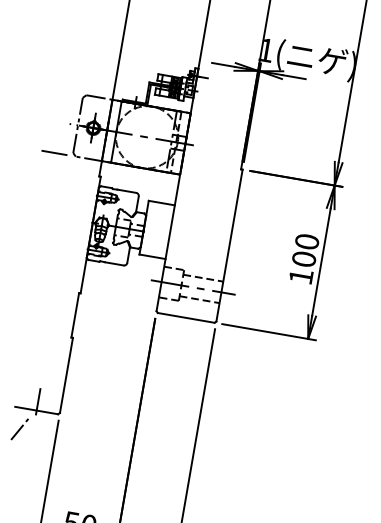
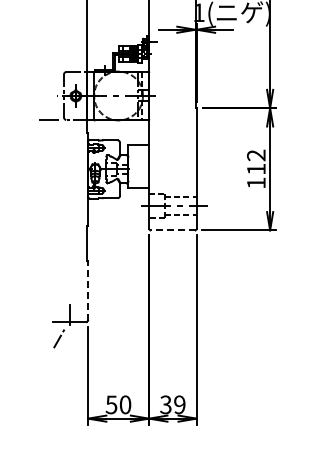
text: (306, 249) -> (256, 161), 100 -> 112
line: (185, 317) -> (172, 230), solid -> dashed
line: (67, 375) -> (88, 290), solid -> dashed

